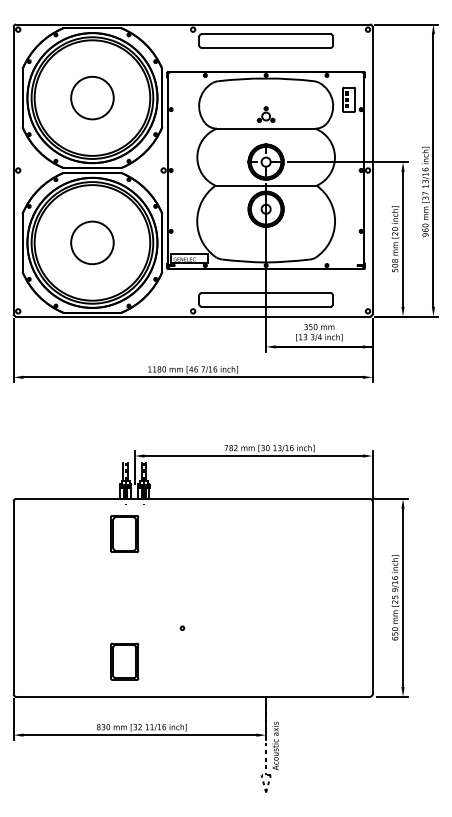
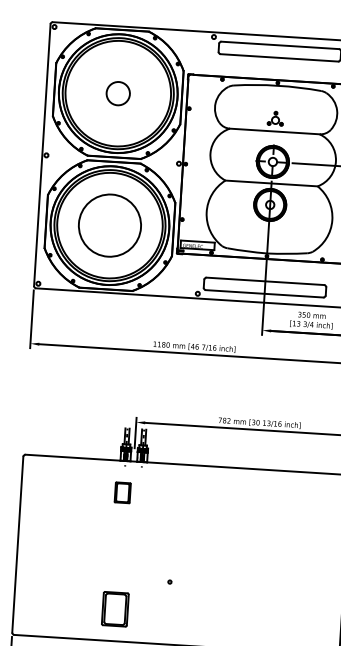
circle: (92, 97) -> (118, 93), size x0.6
circle: (92, 242) -> (110, 225), size x1.6
part: (124, 533) -> (122, 492), size x0.6

